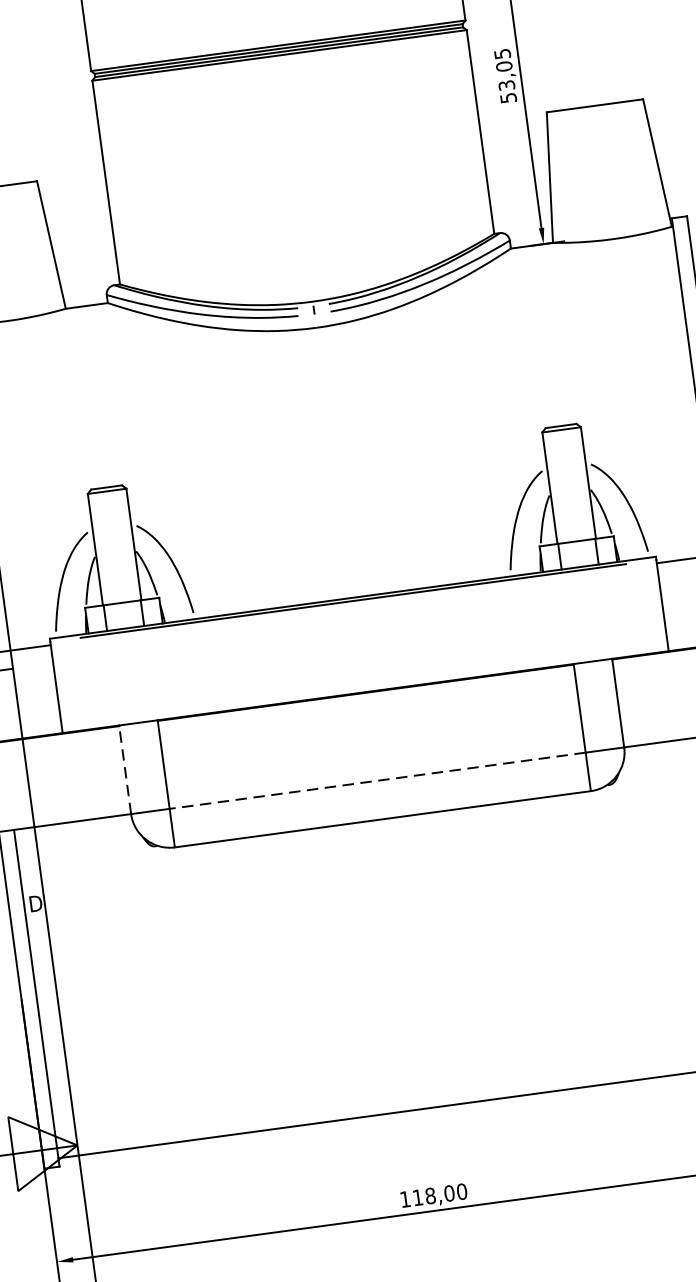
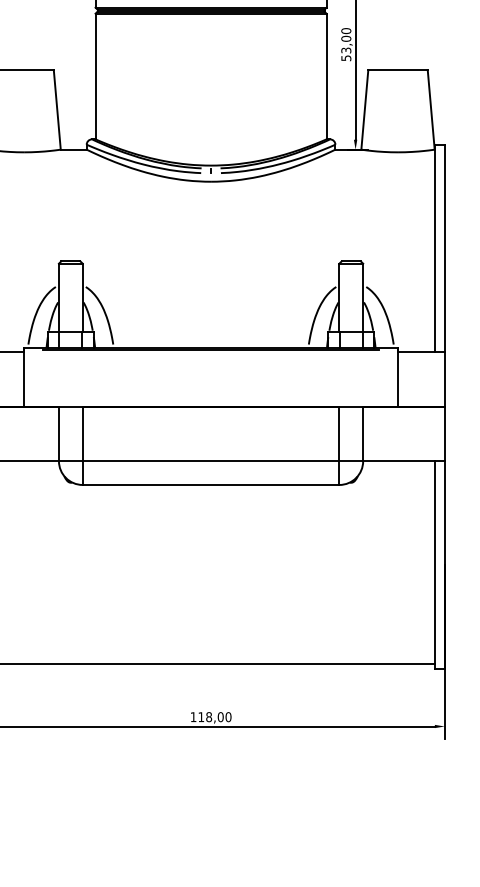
text: (503, 54) -> (346, 31), 53,05 -> 53,00
line: (124, 769) -> (58, 433), dashed -> solid
line: (376, 781) -> (210, 461), dashed -> solid

